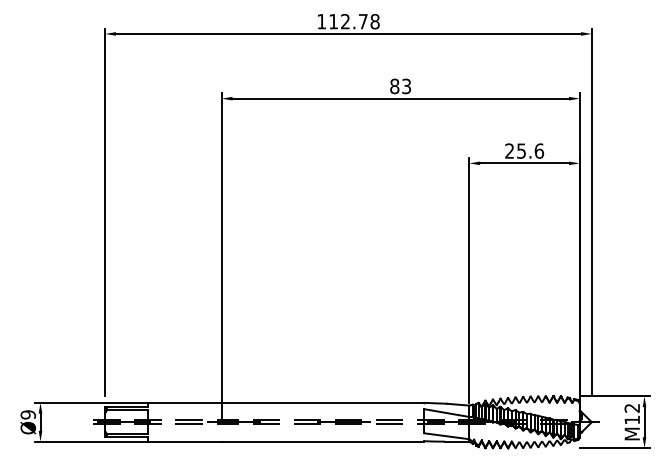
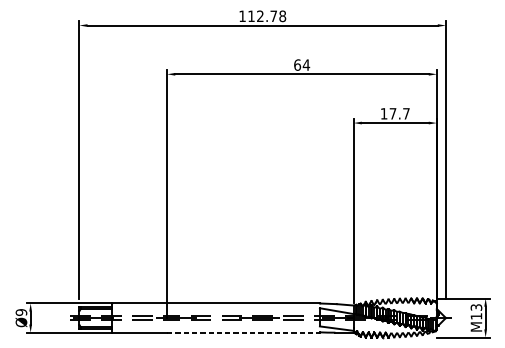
text: (400, 86) -> (301, 65), 83 -> 64
text: (524, 150) -> (395, 113), 25.6 -> 17.7
text: (632, 407) -> (476, 306), M12 -> M13
line: (323, 441) -> (243, 332), solid -> dashed

